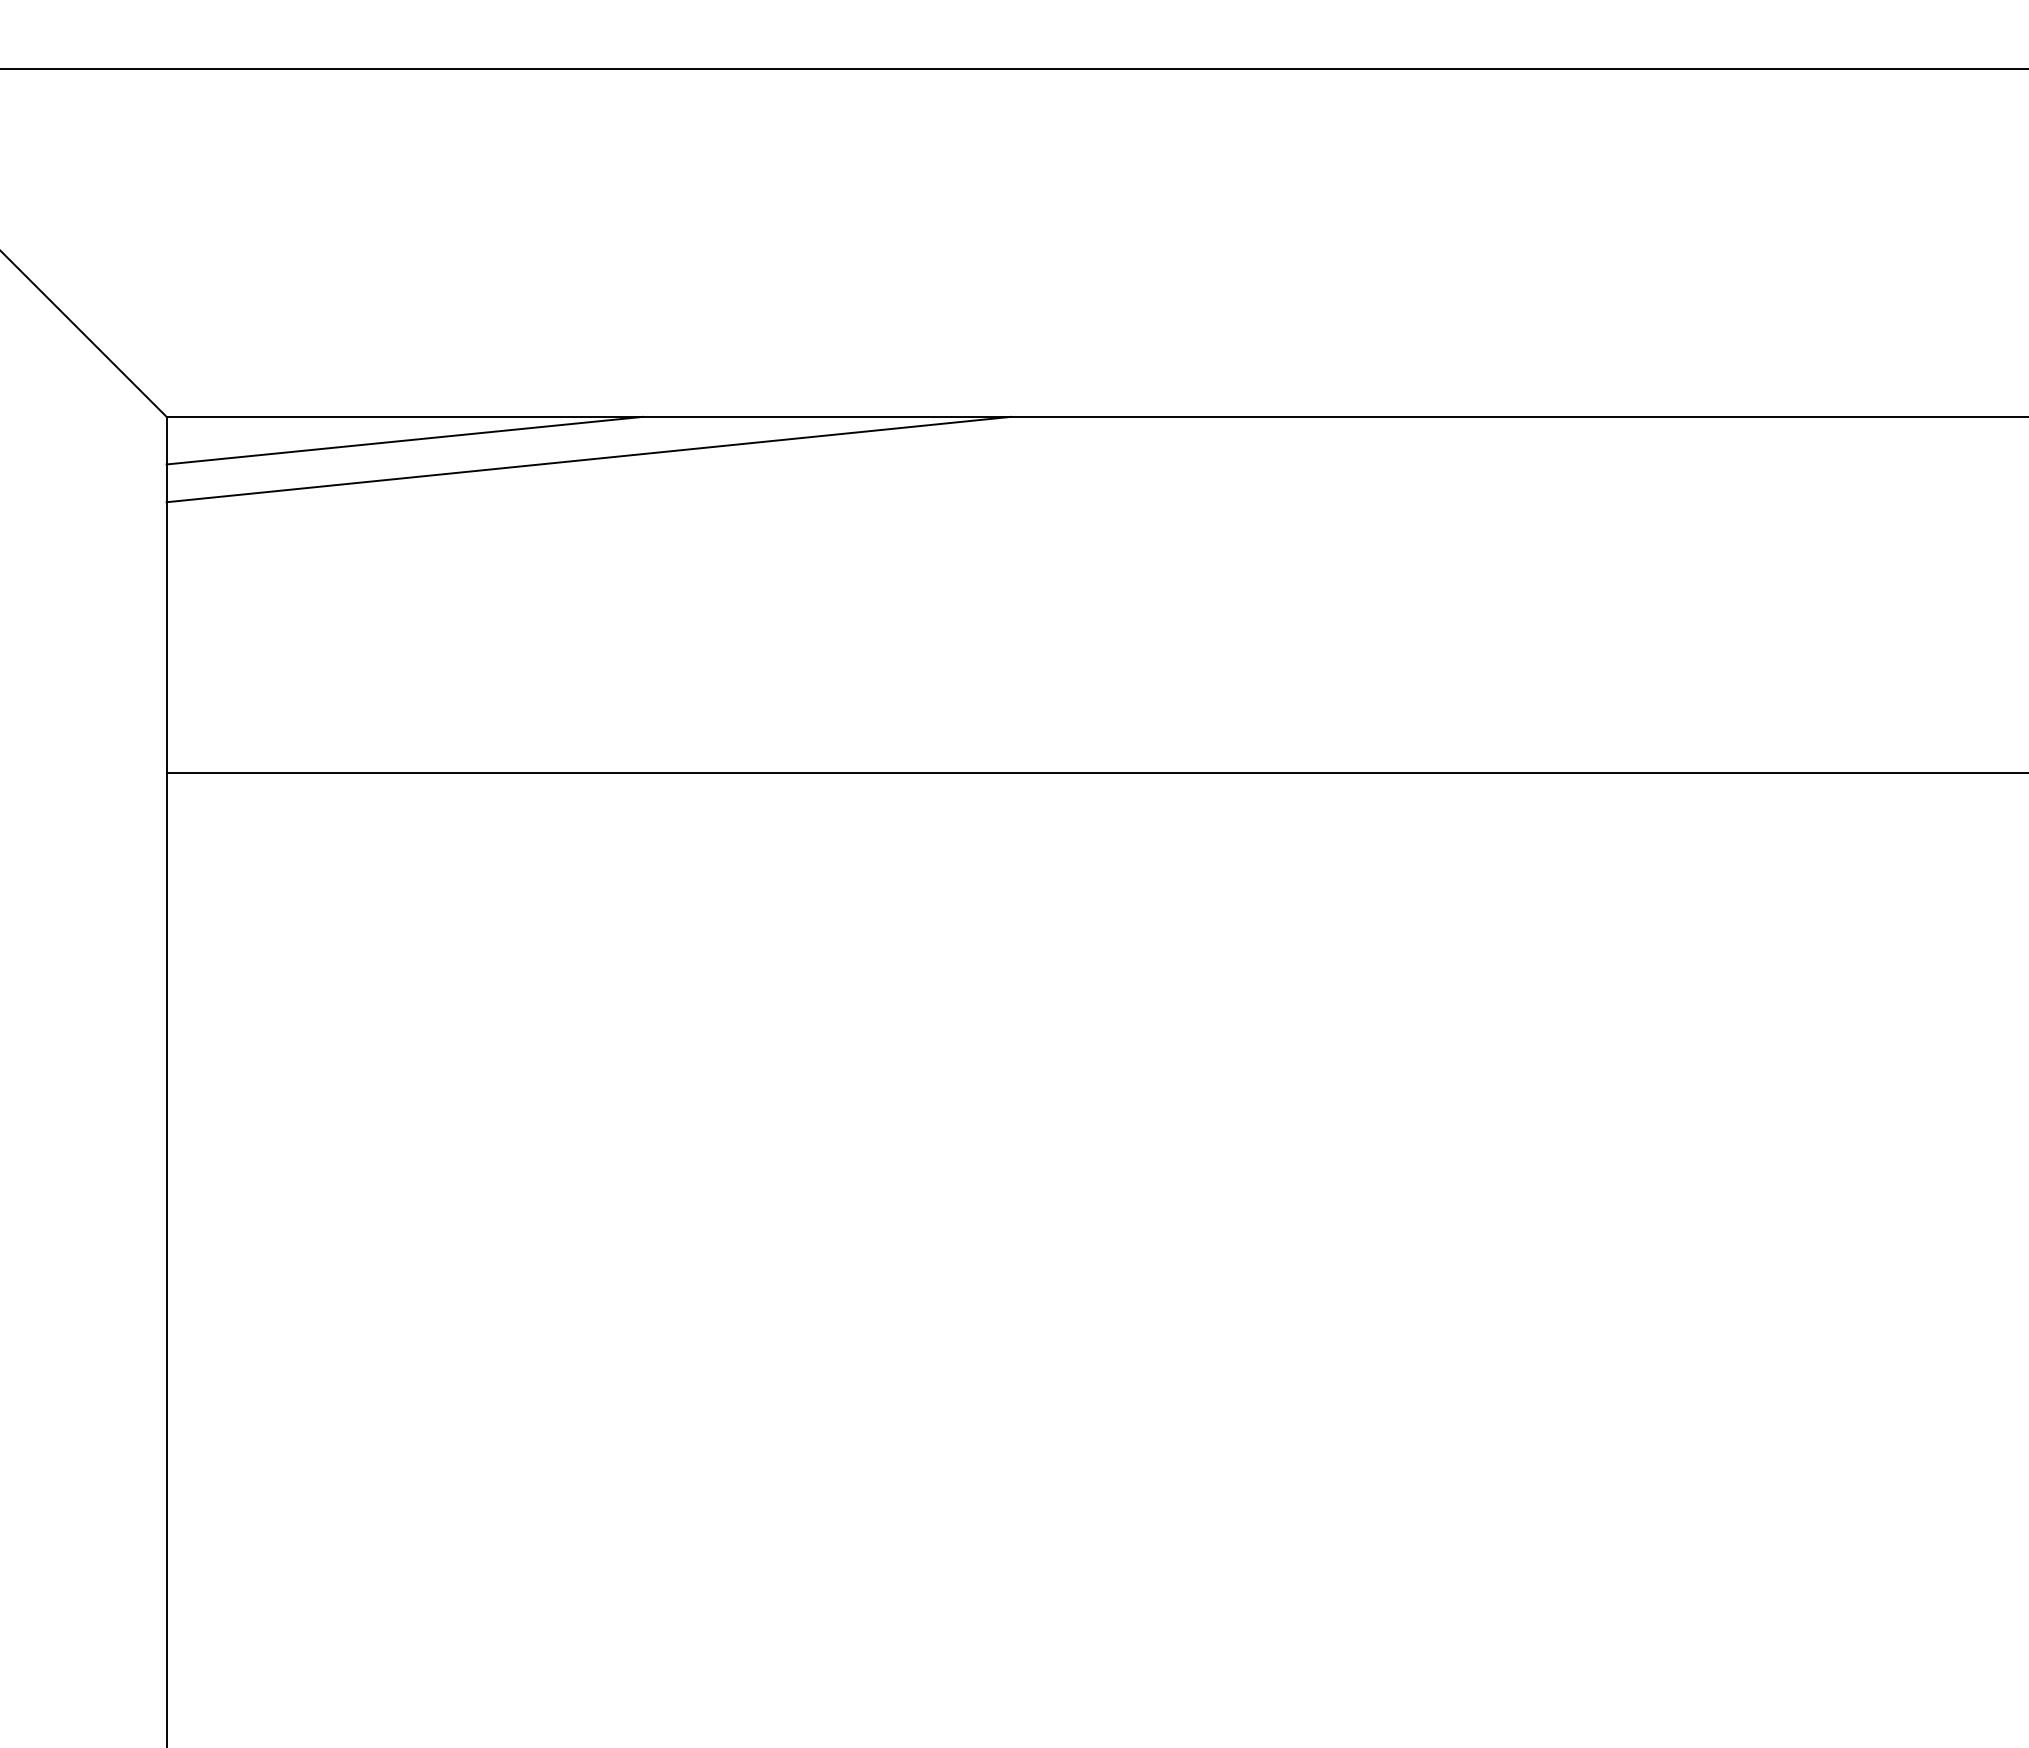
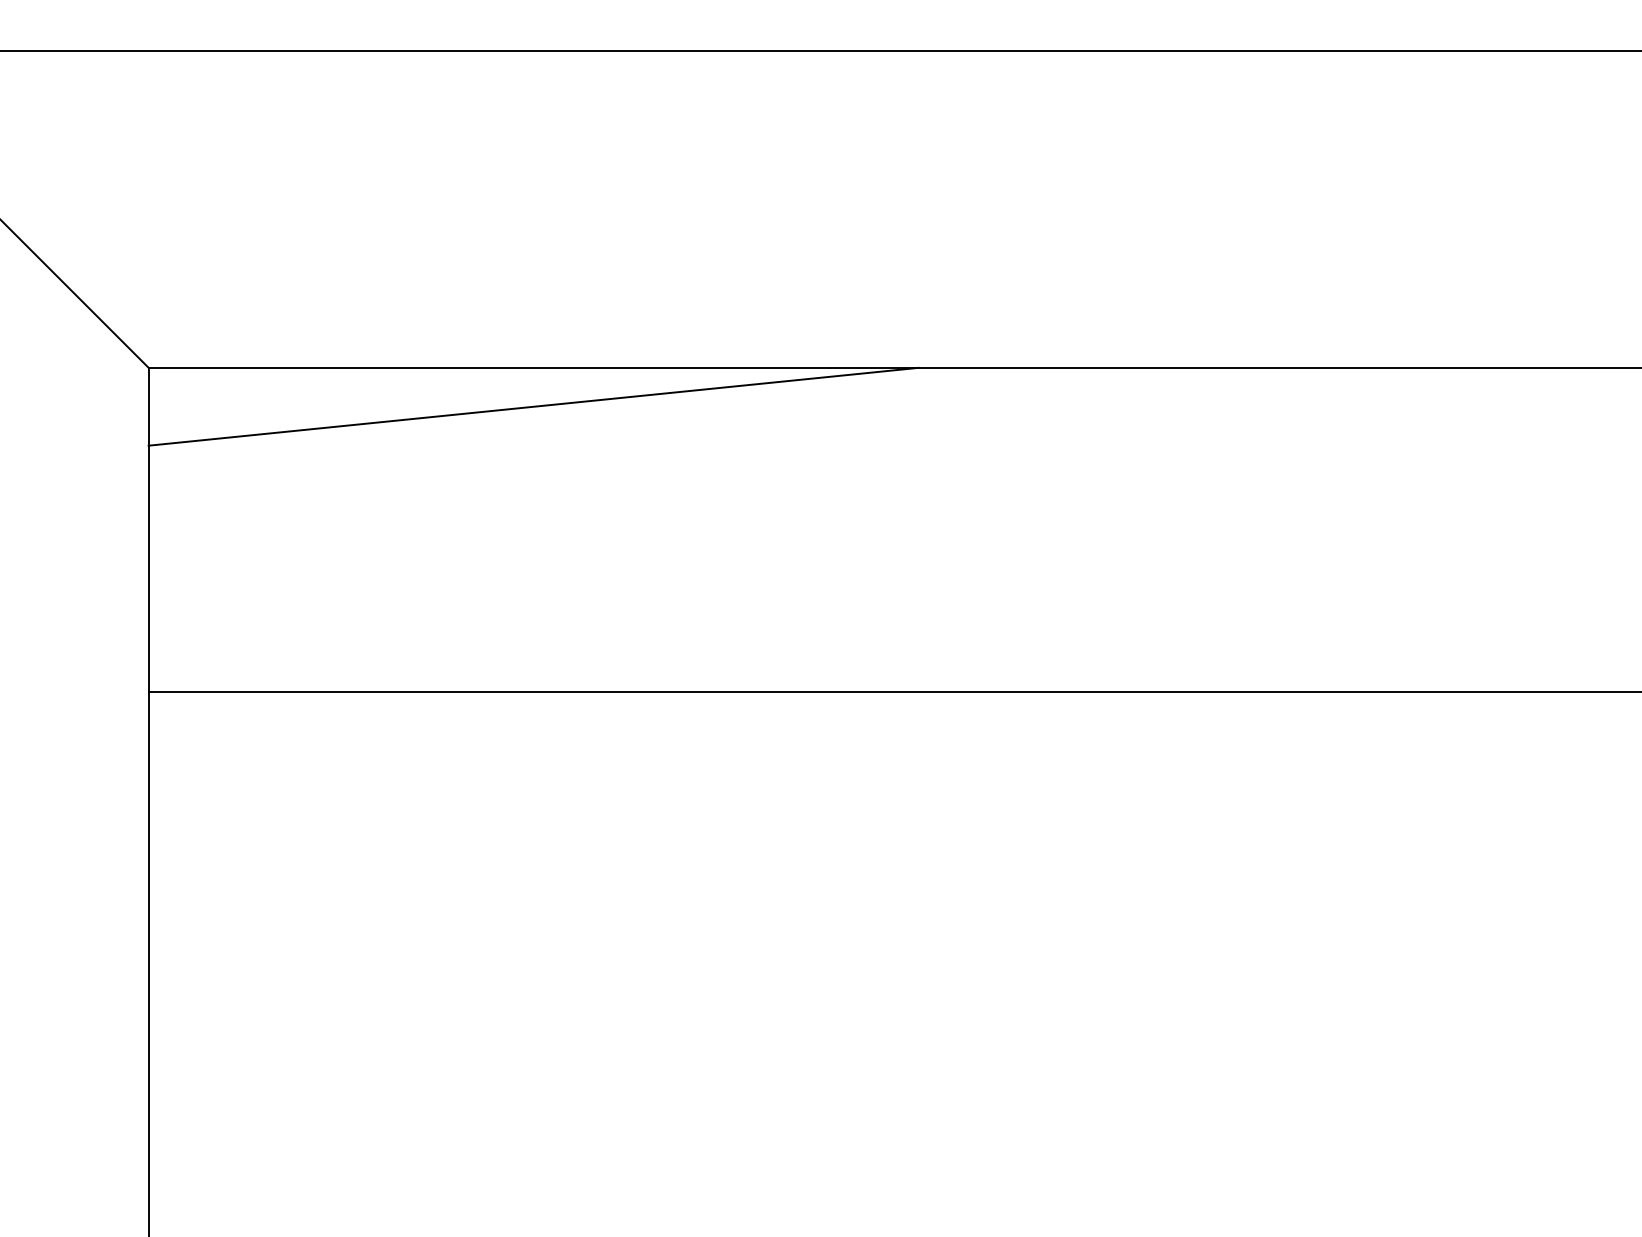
line: (404, 440) -> (365, 389), removed

